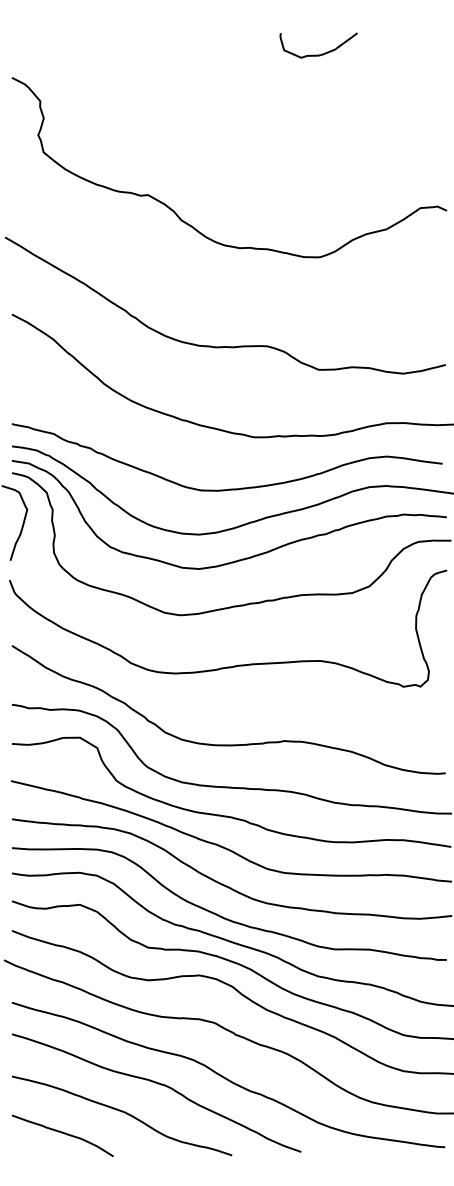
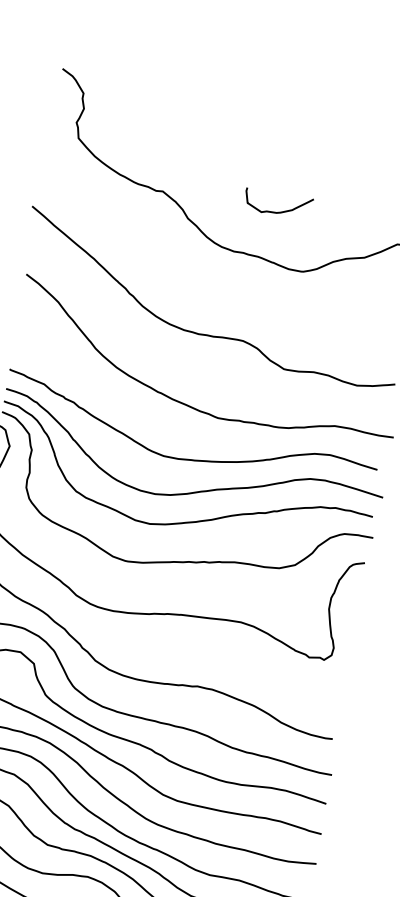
curve: (322, 53) -> (280, 211), moved

